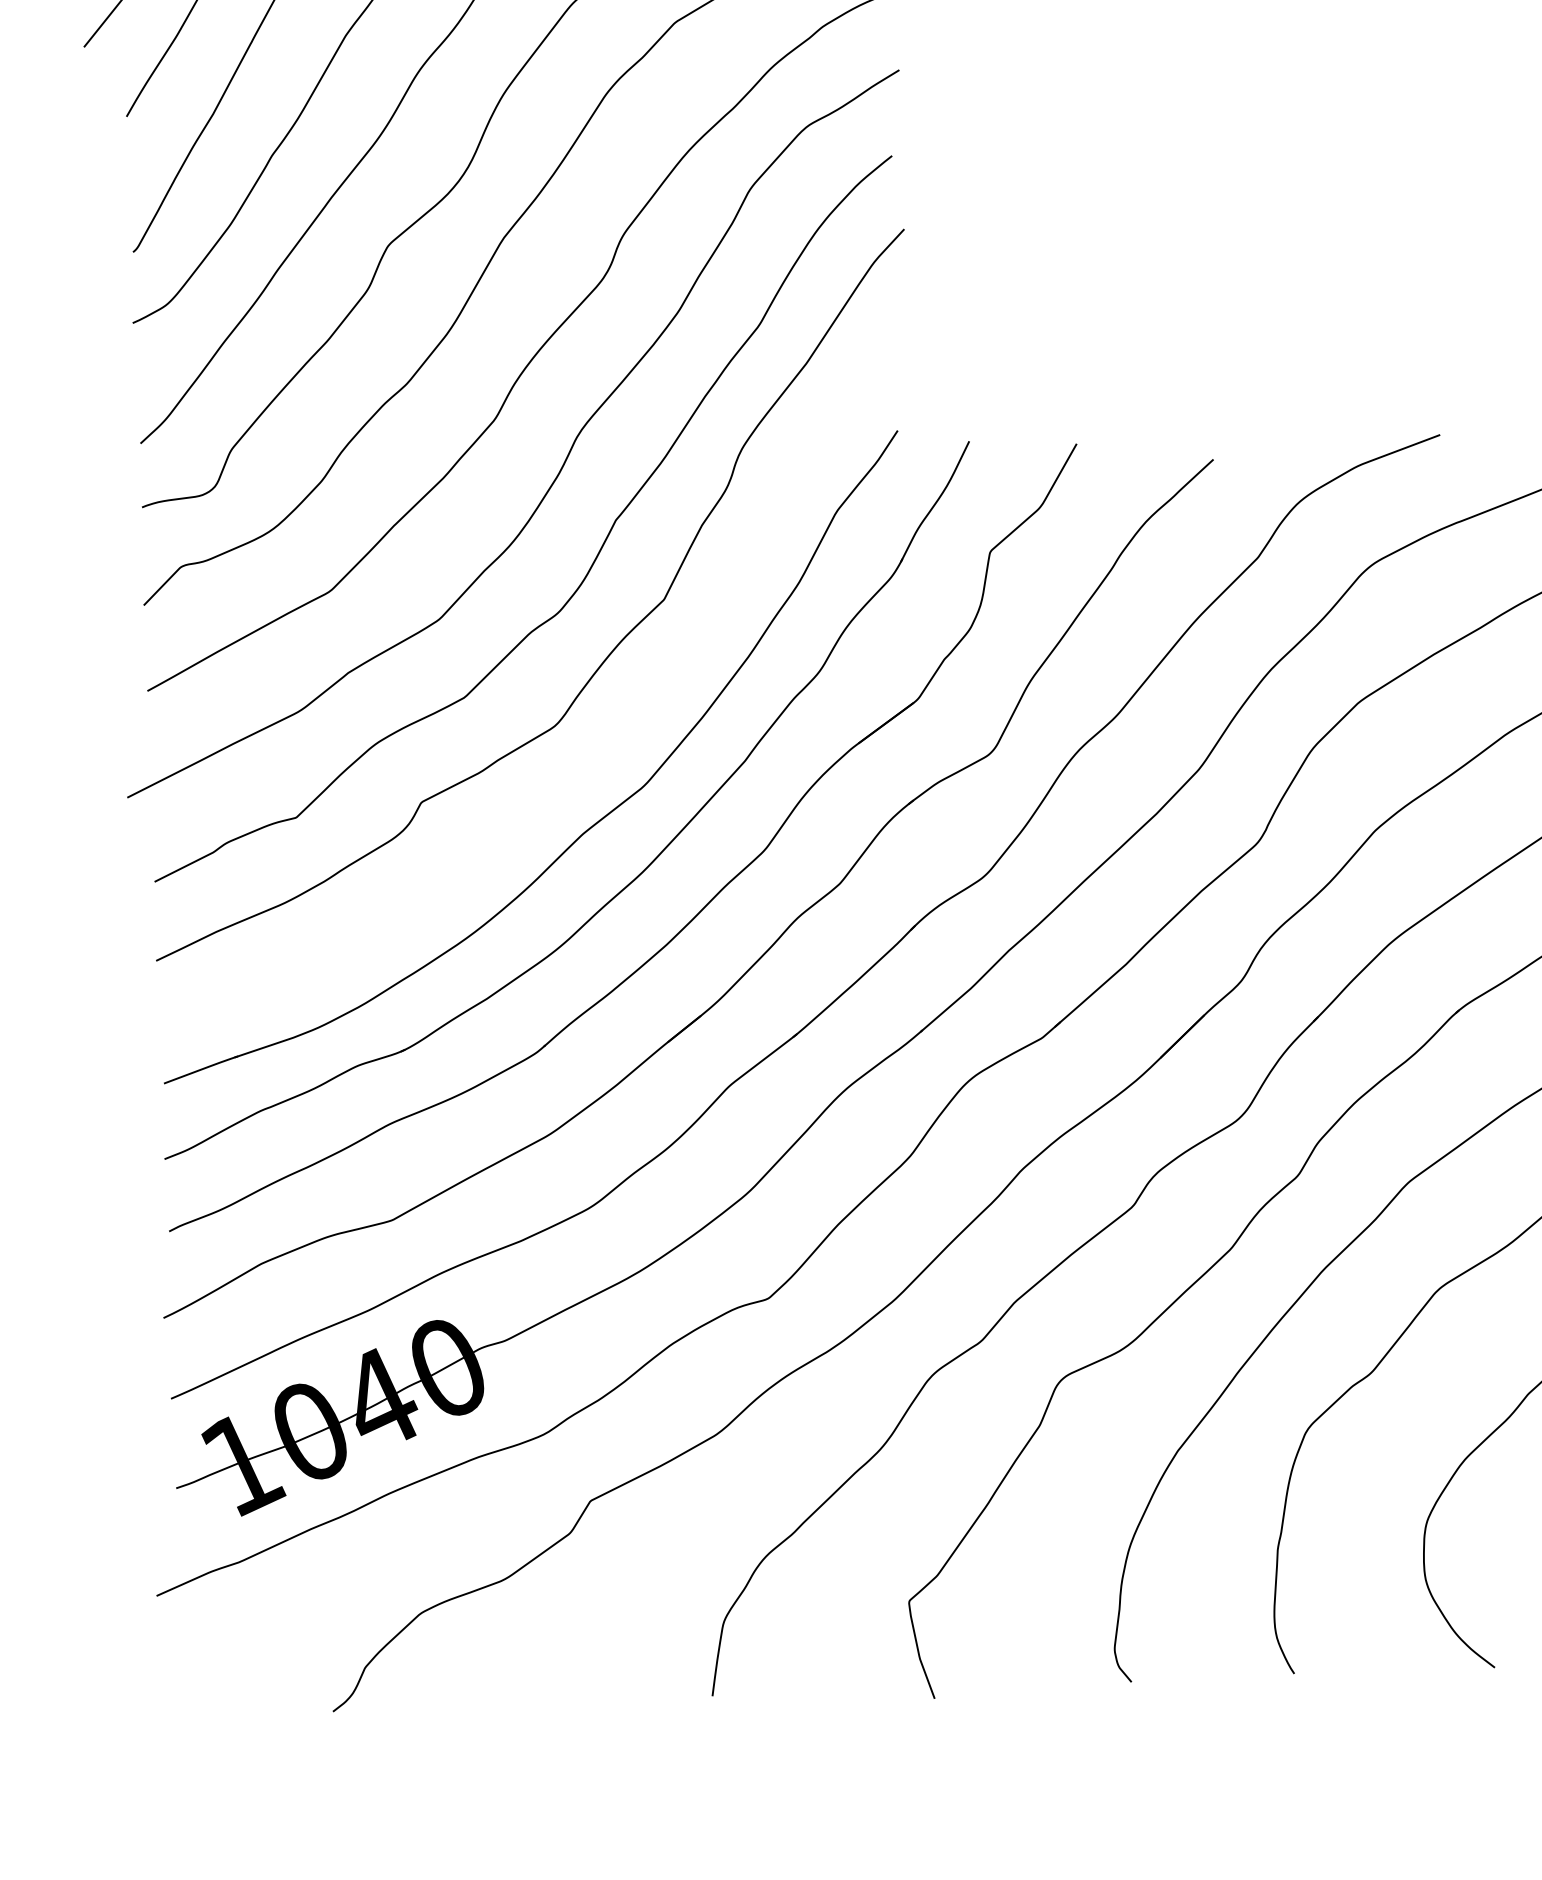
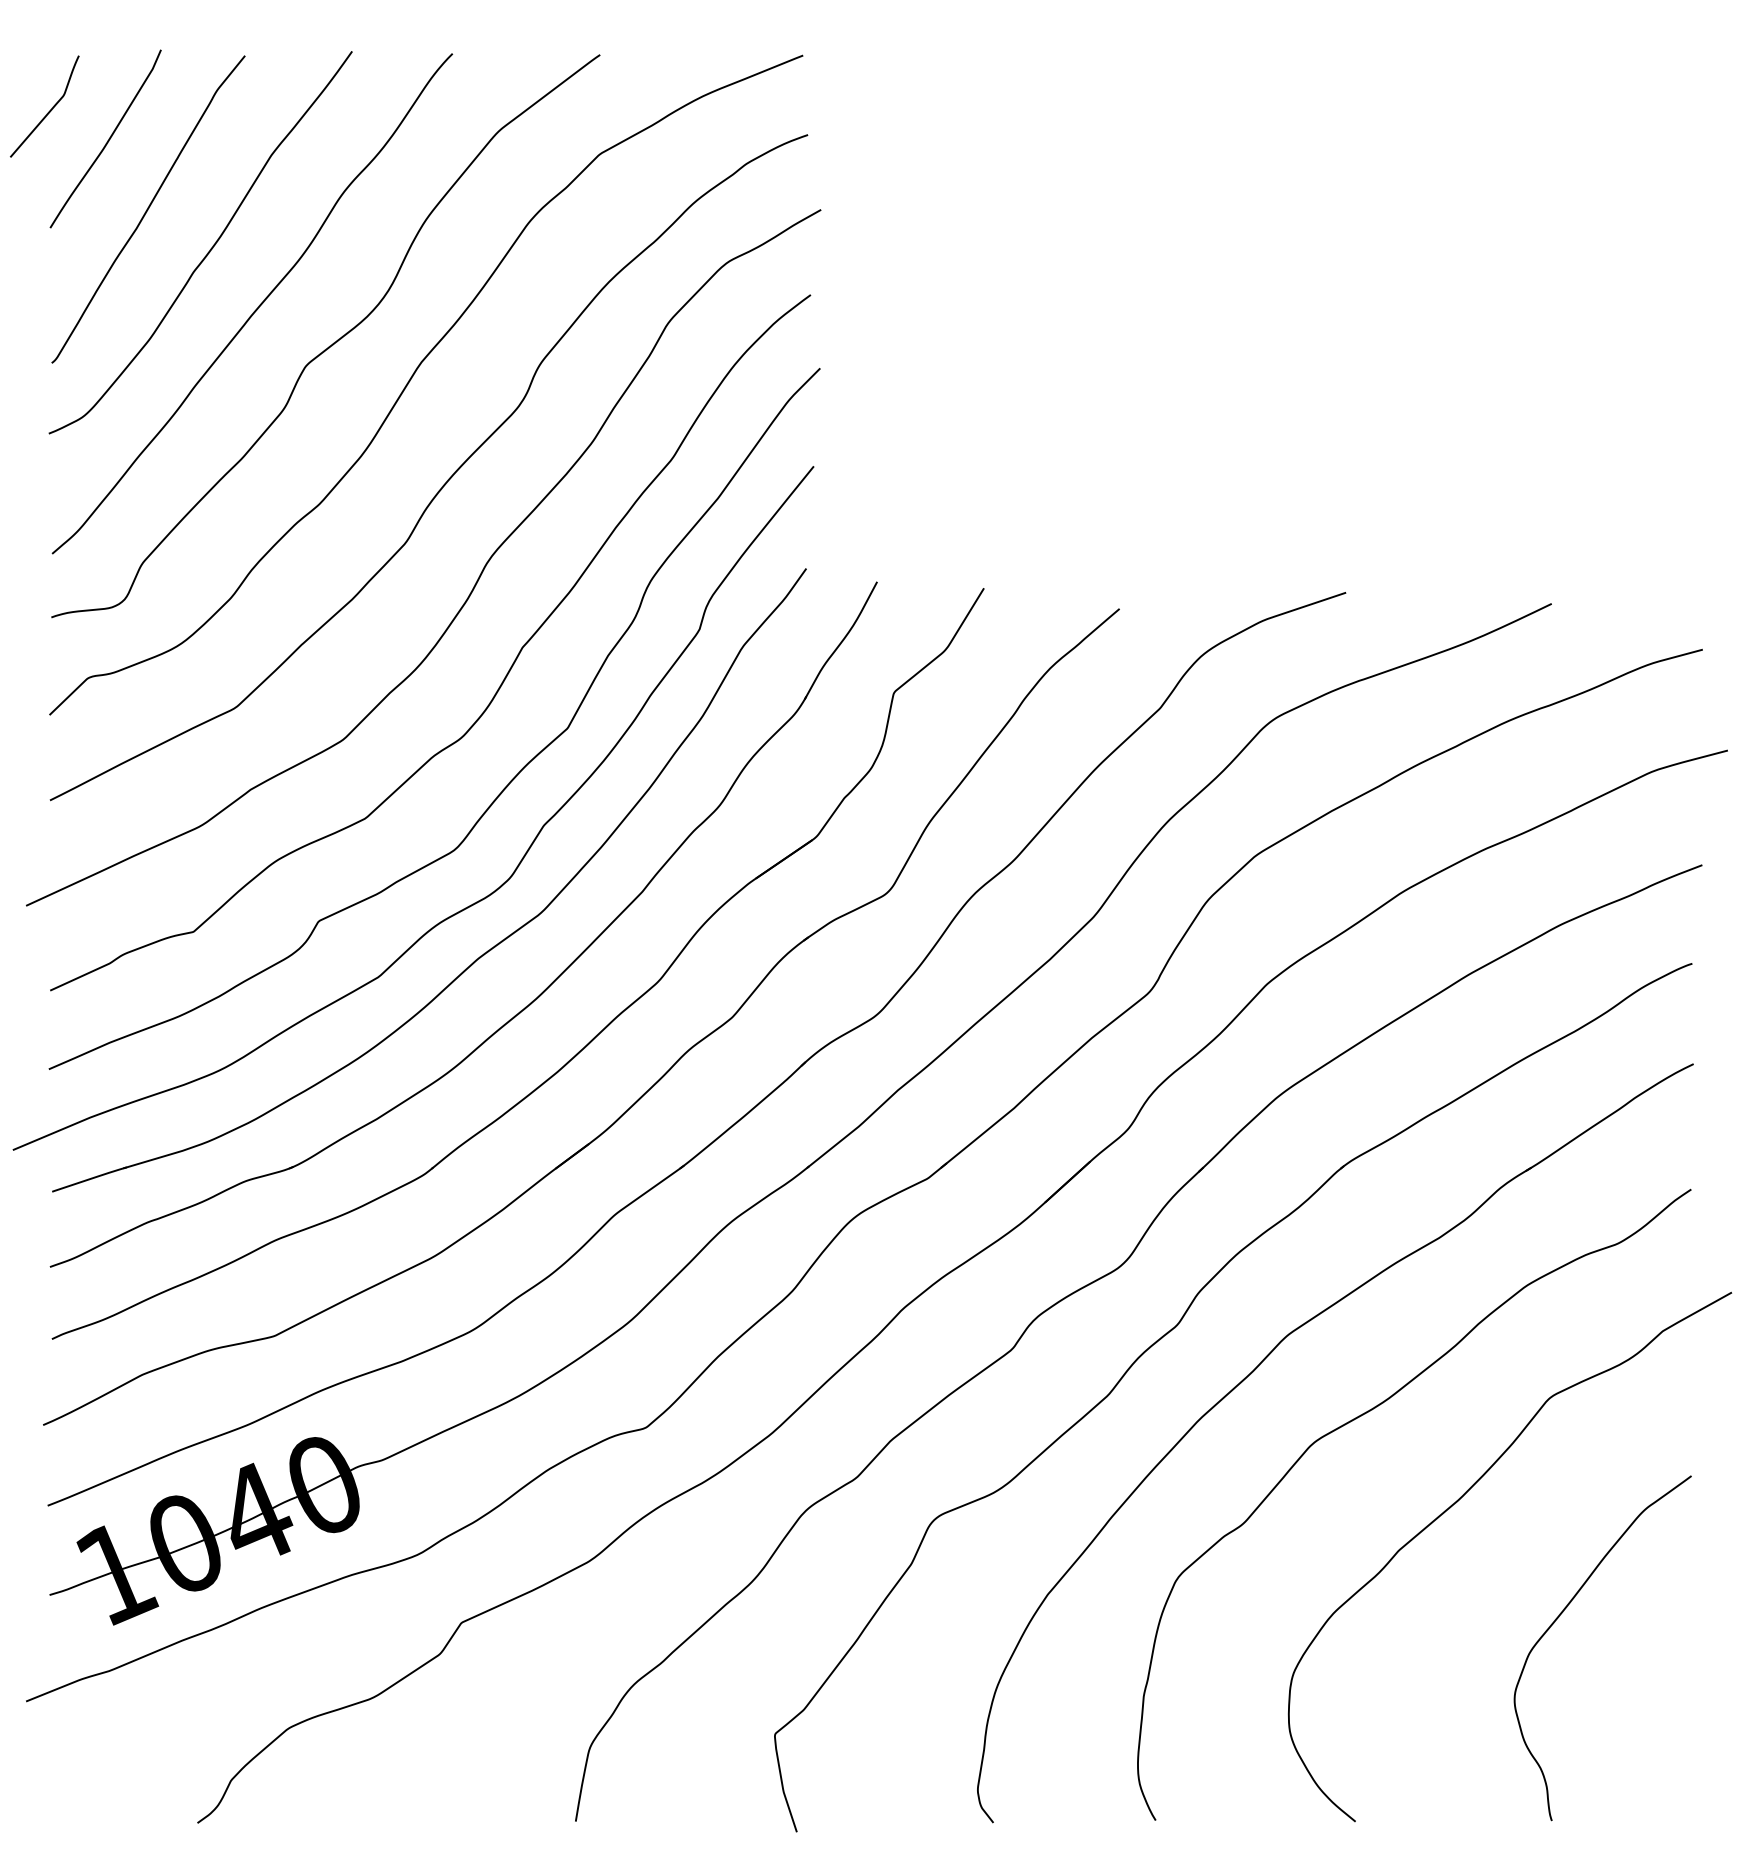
curve: (566, 784) -> (463, 908), added

